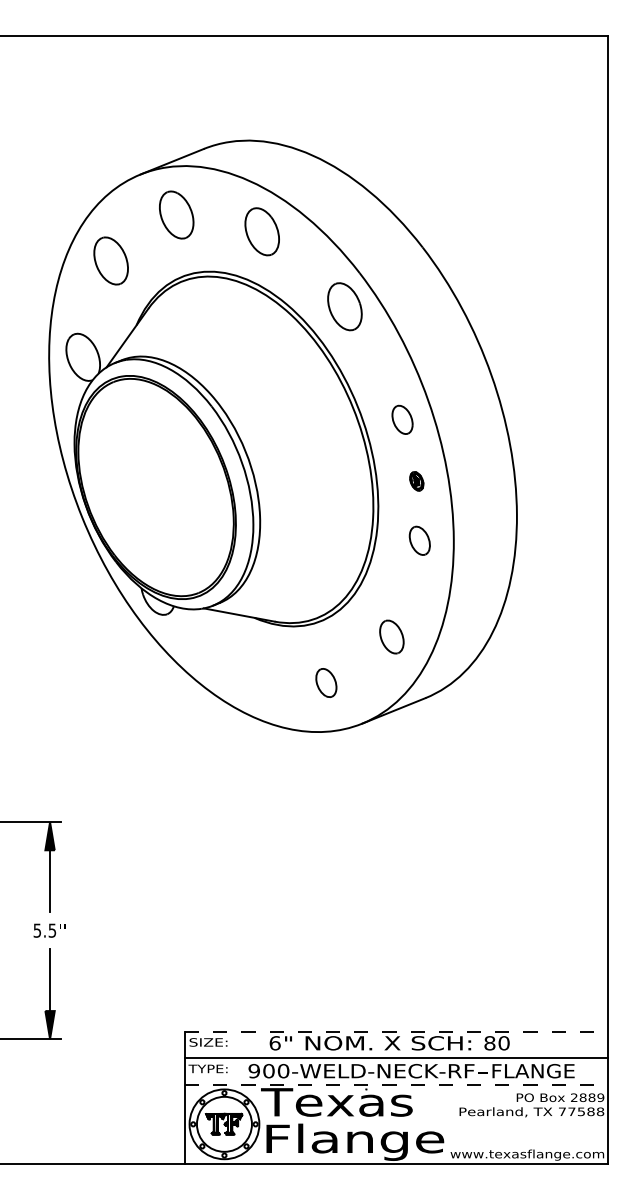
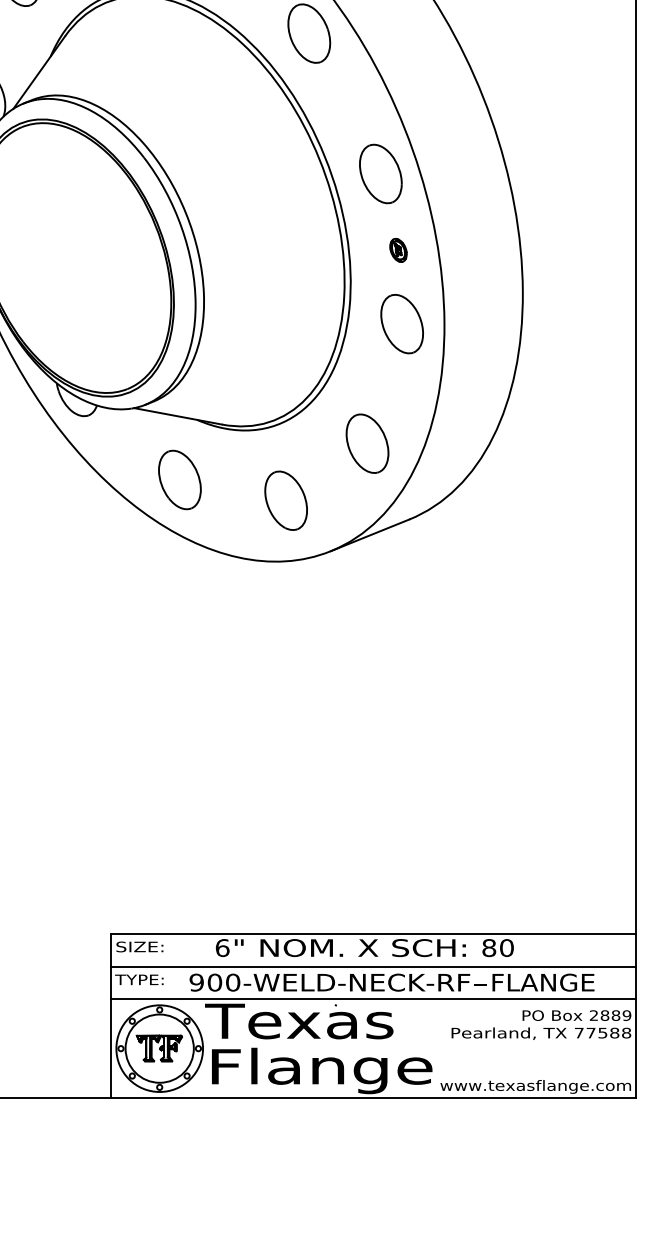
part: (402, 419) -> (380, 173), size x1.67
part: (419, 540) -> (401, 323), size x1.67
part: (391, 636) -> (367, 443), size x1.43
part: (240, 665) -> (179, 479), added
part: (326, 682) -> (286, 500), size x1.67
line: (397, 1031) -> (374, 933), dashed -> solid
line: (397, 1084) -> (374, 999), dashed -> solid

